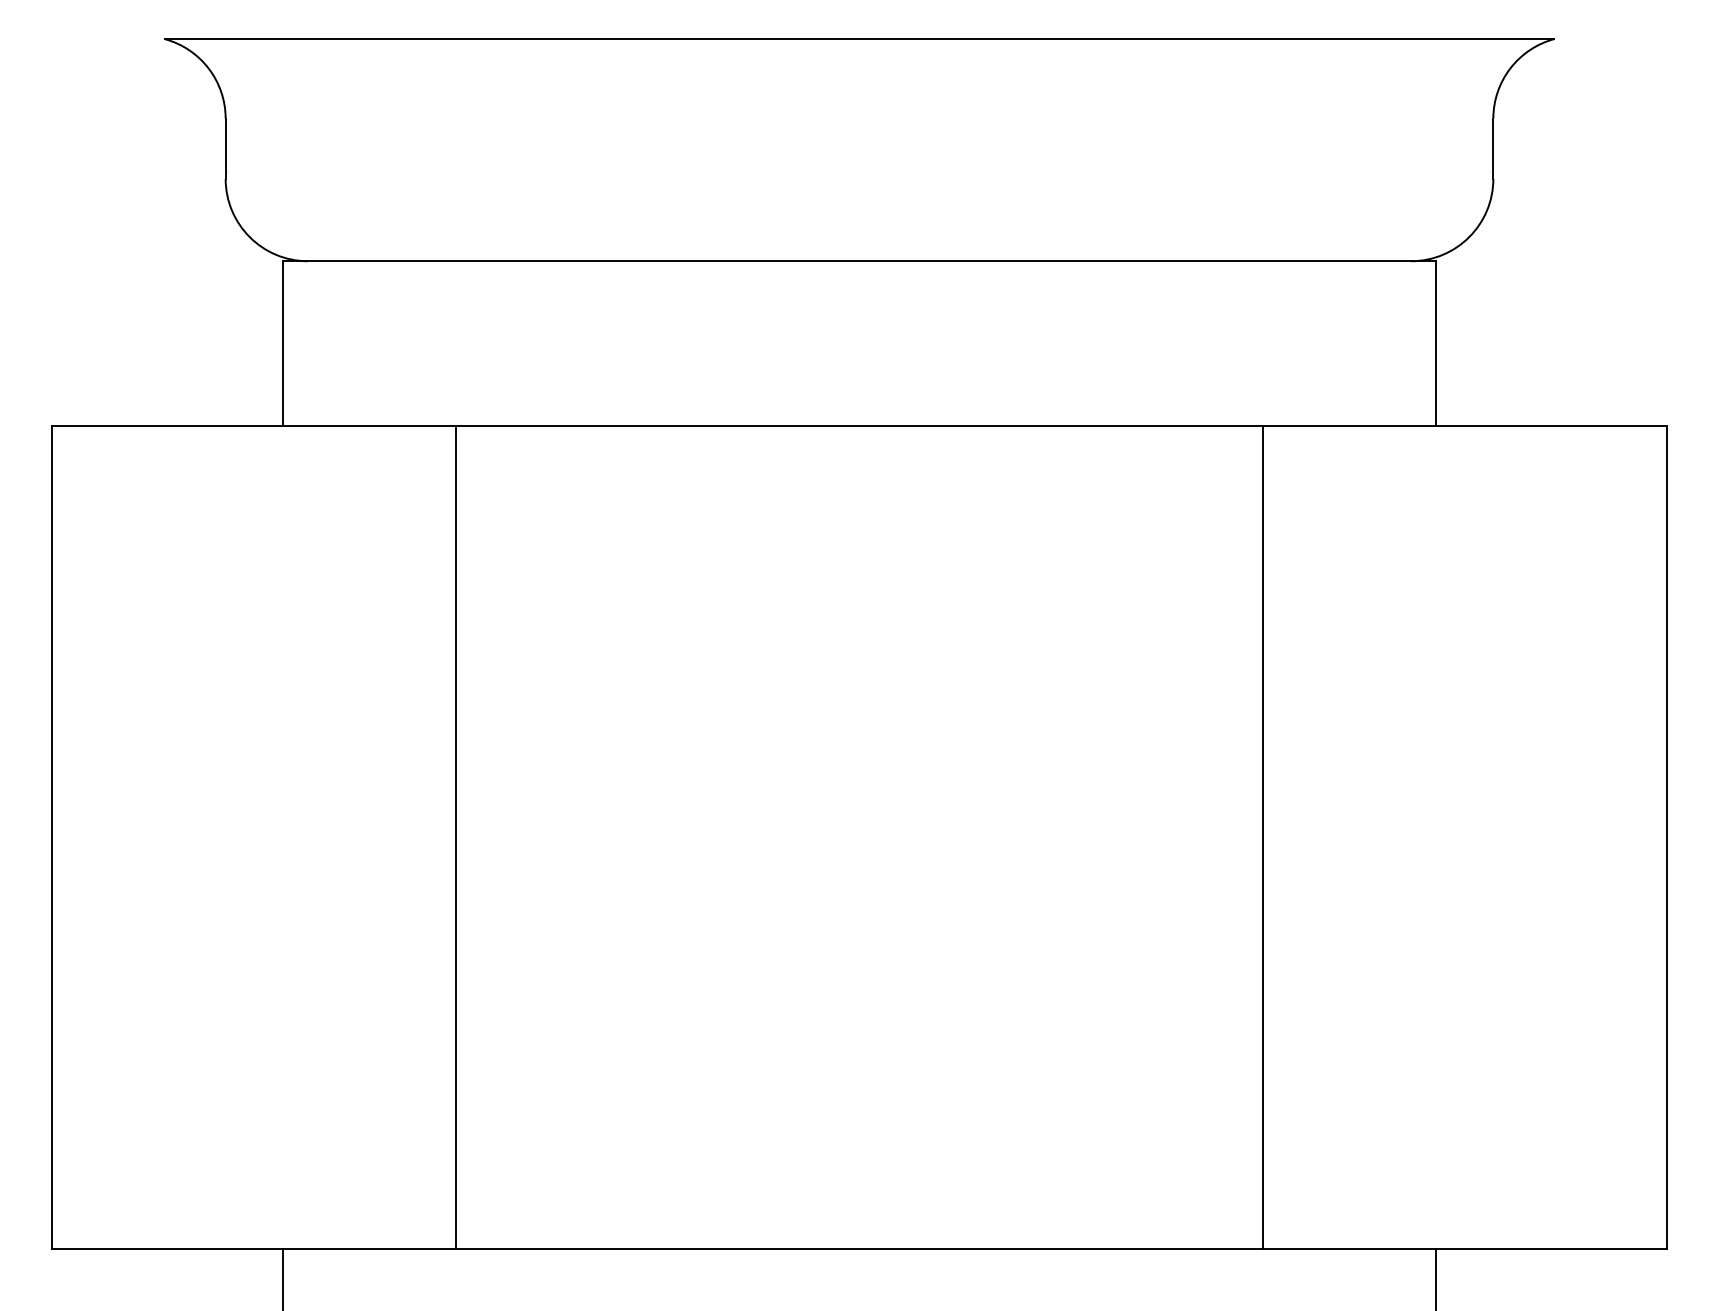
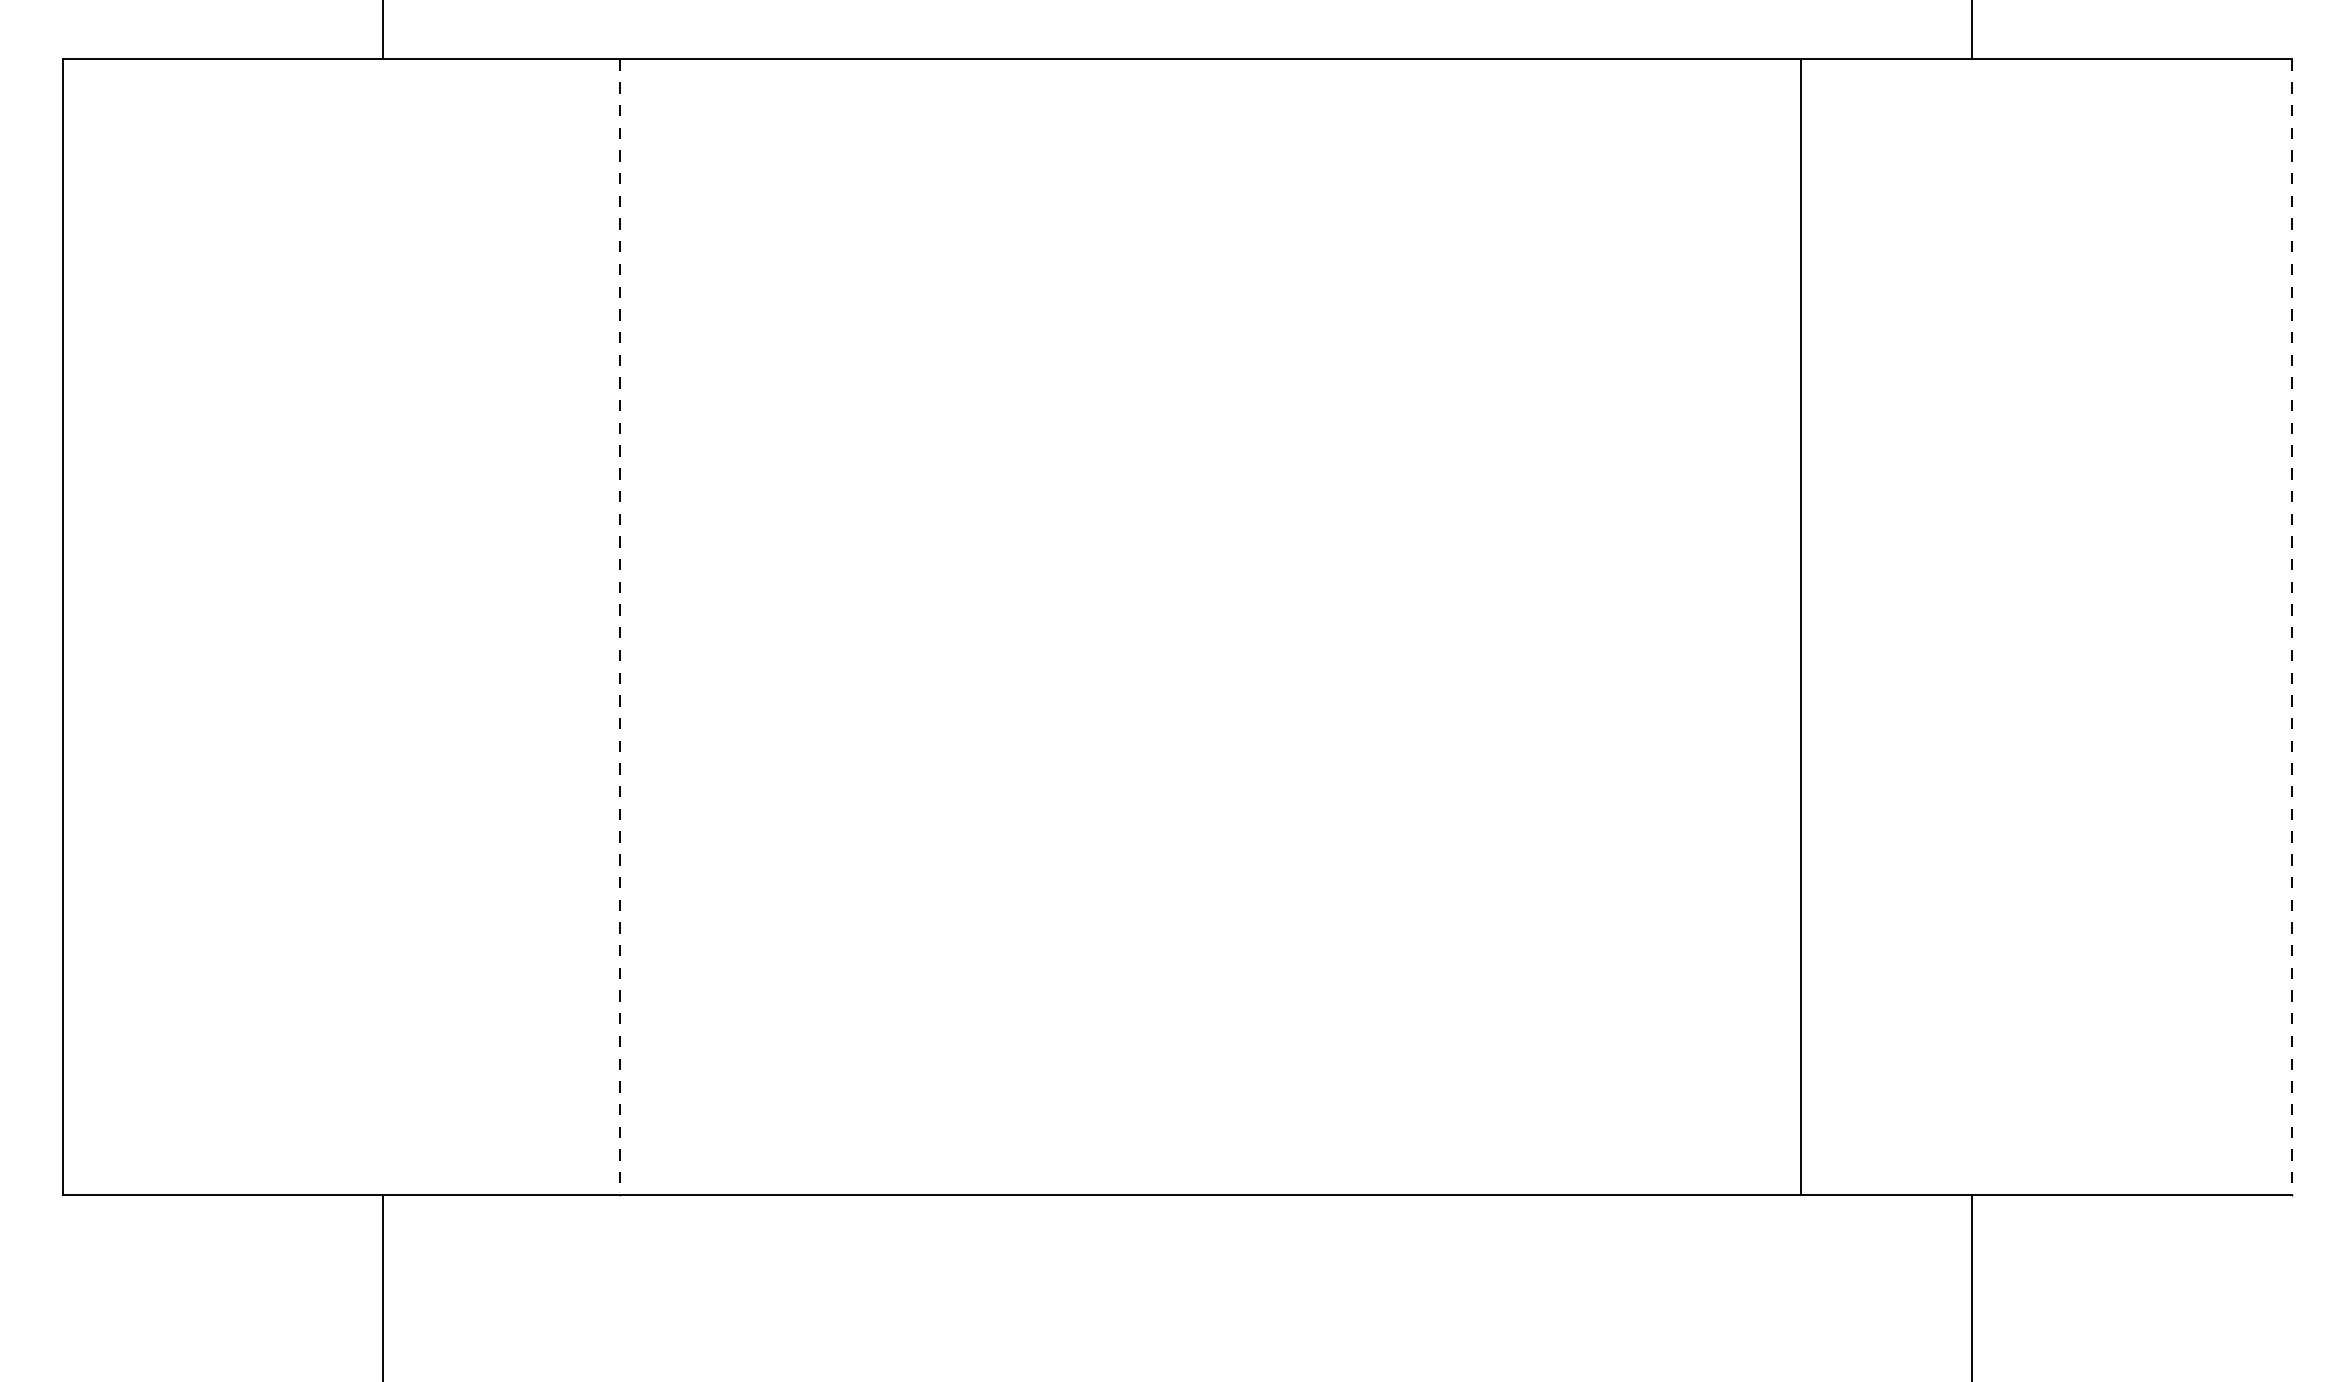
line: (455, 837) -> (620, 627), solid -> dashed
line: (1263, 837) -> (1800, 627), moved
line: (1667, 837) -> (2291, 627), solid -> dashed

